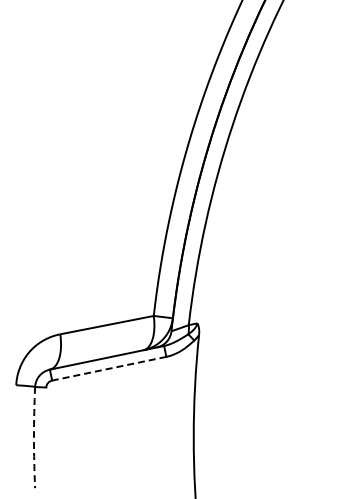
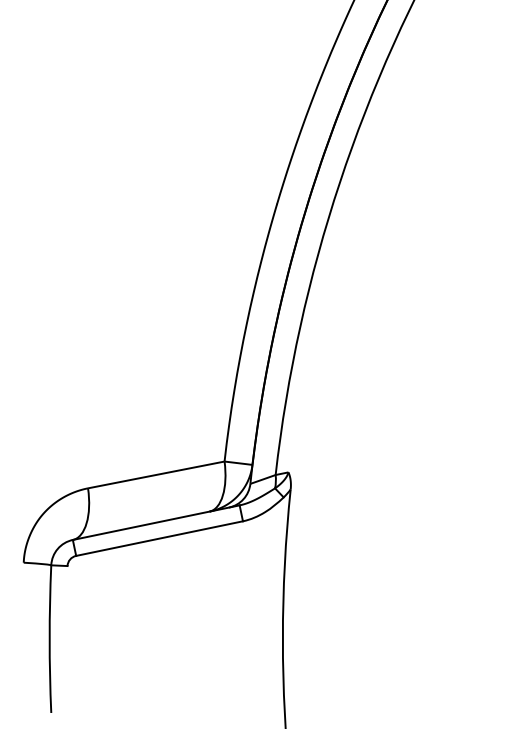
line: (108, 368) -> (158, 538), dashed -> solid
arc: (34, 437) -> (50, 639), dashed -> solid

